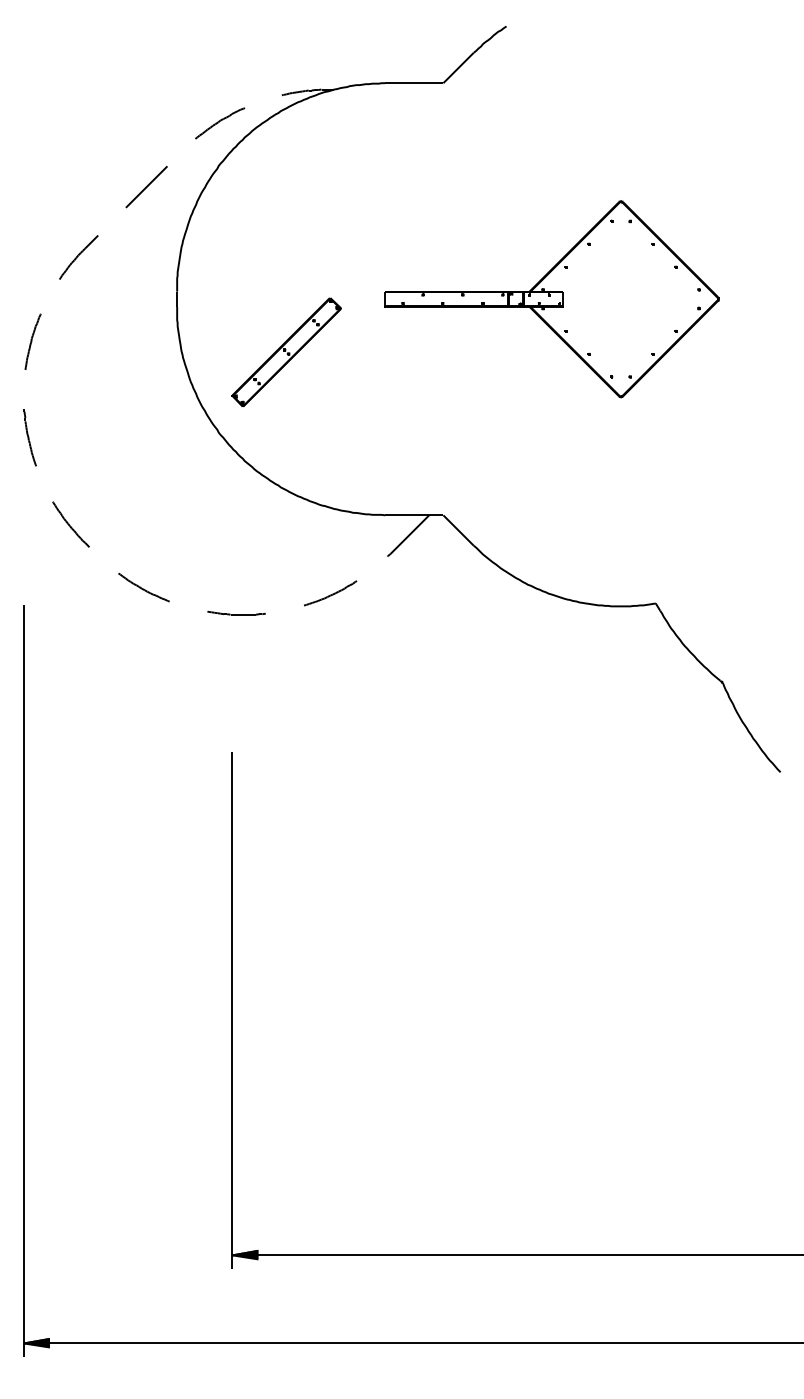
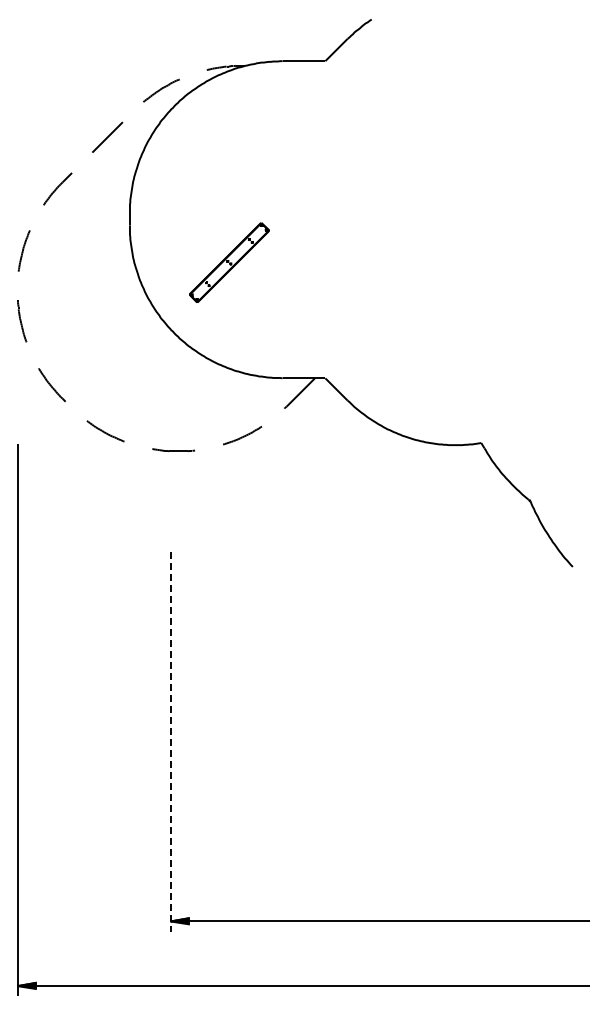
part: (552, 298) -> (405, 219), removed
part: (286, 352) -> (229, 262), moved
line: (232, 1010) -> (170, 741), solid -> dashed

